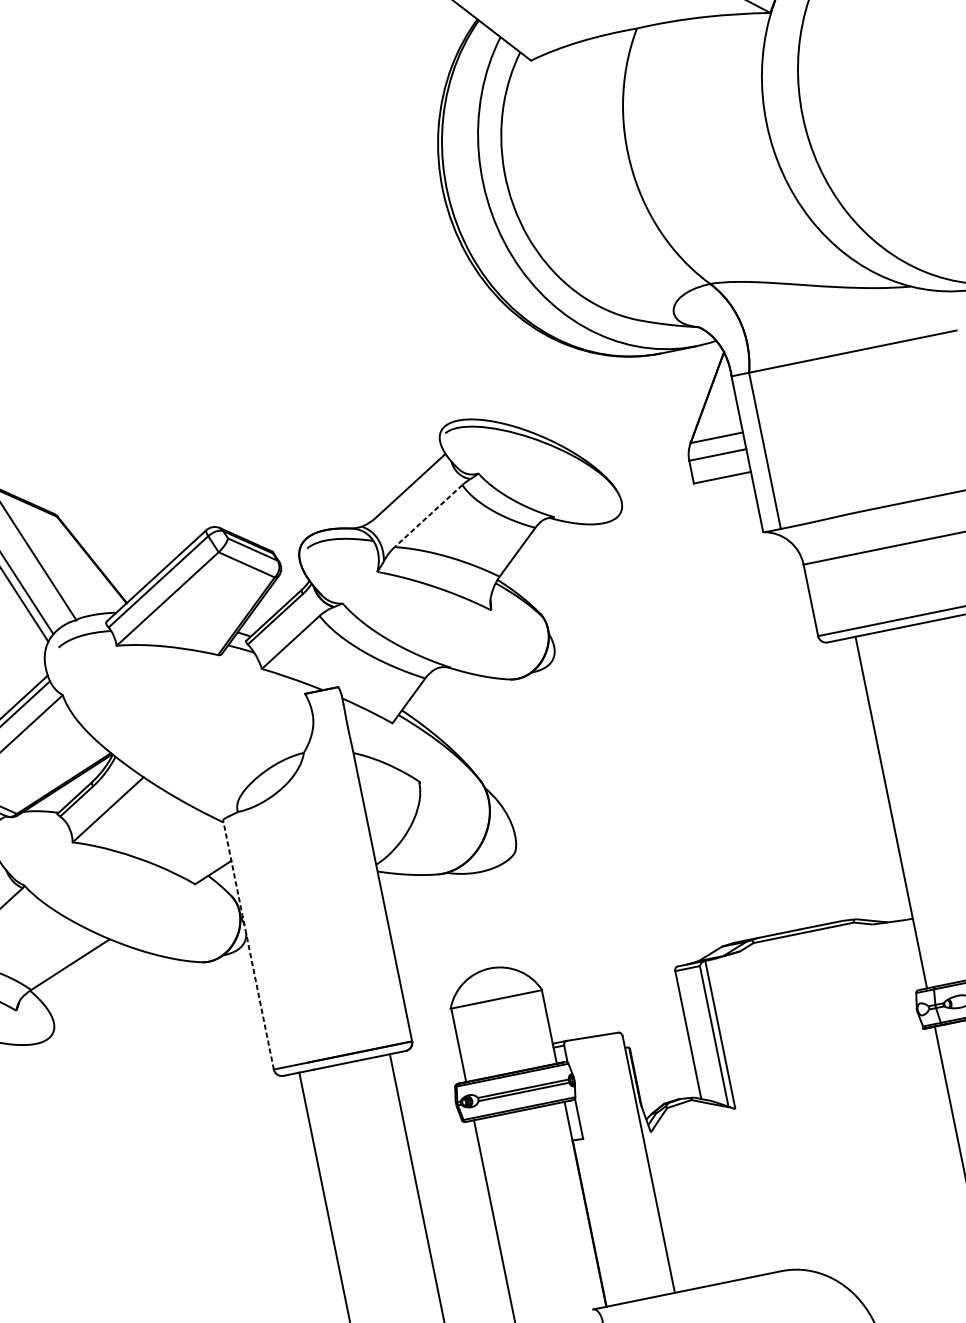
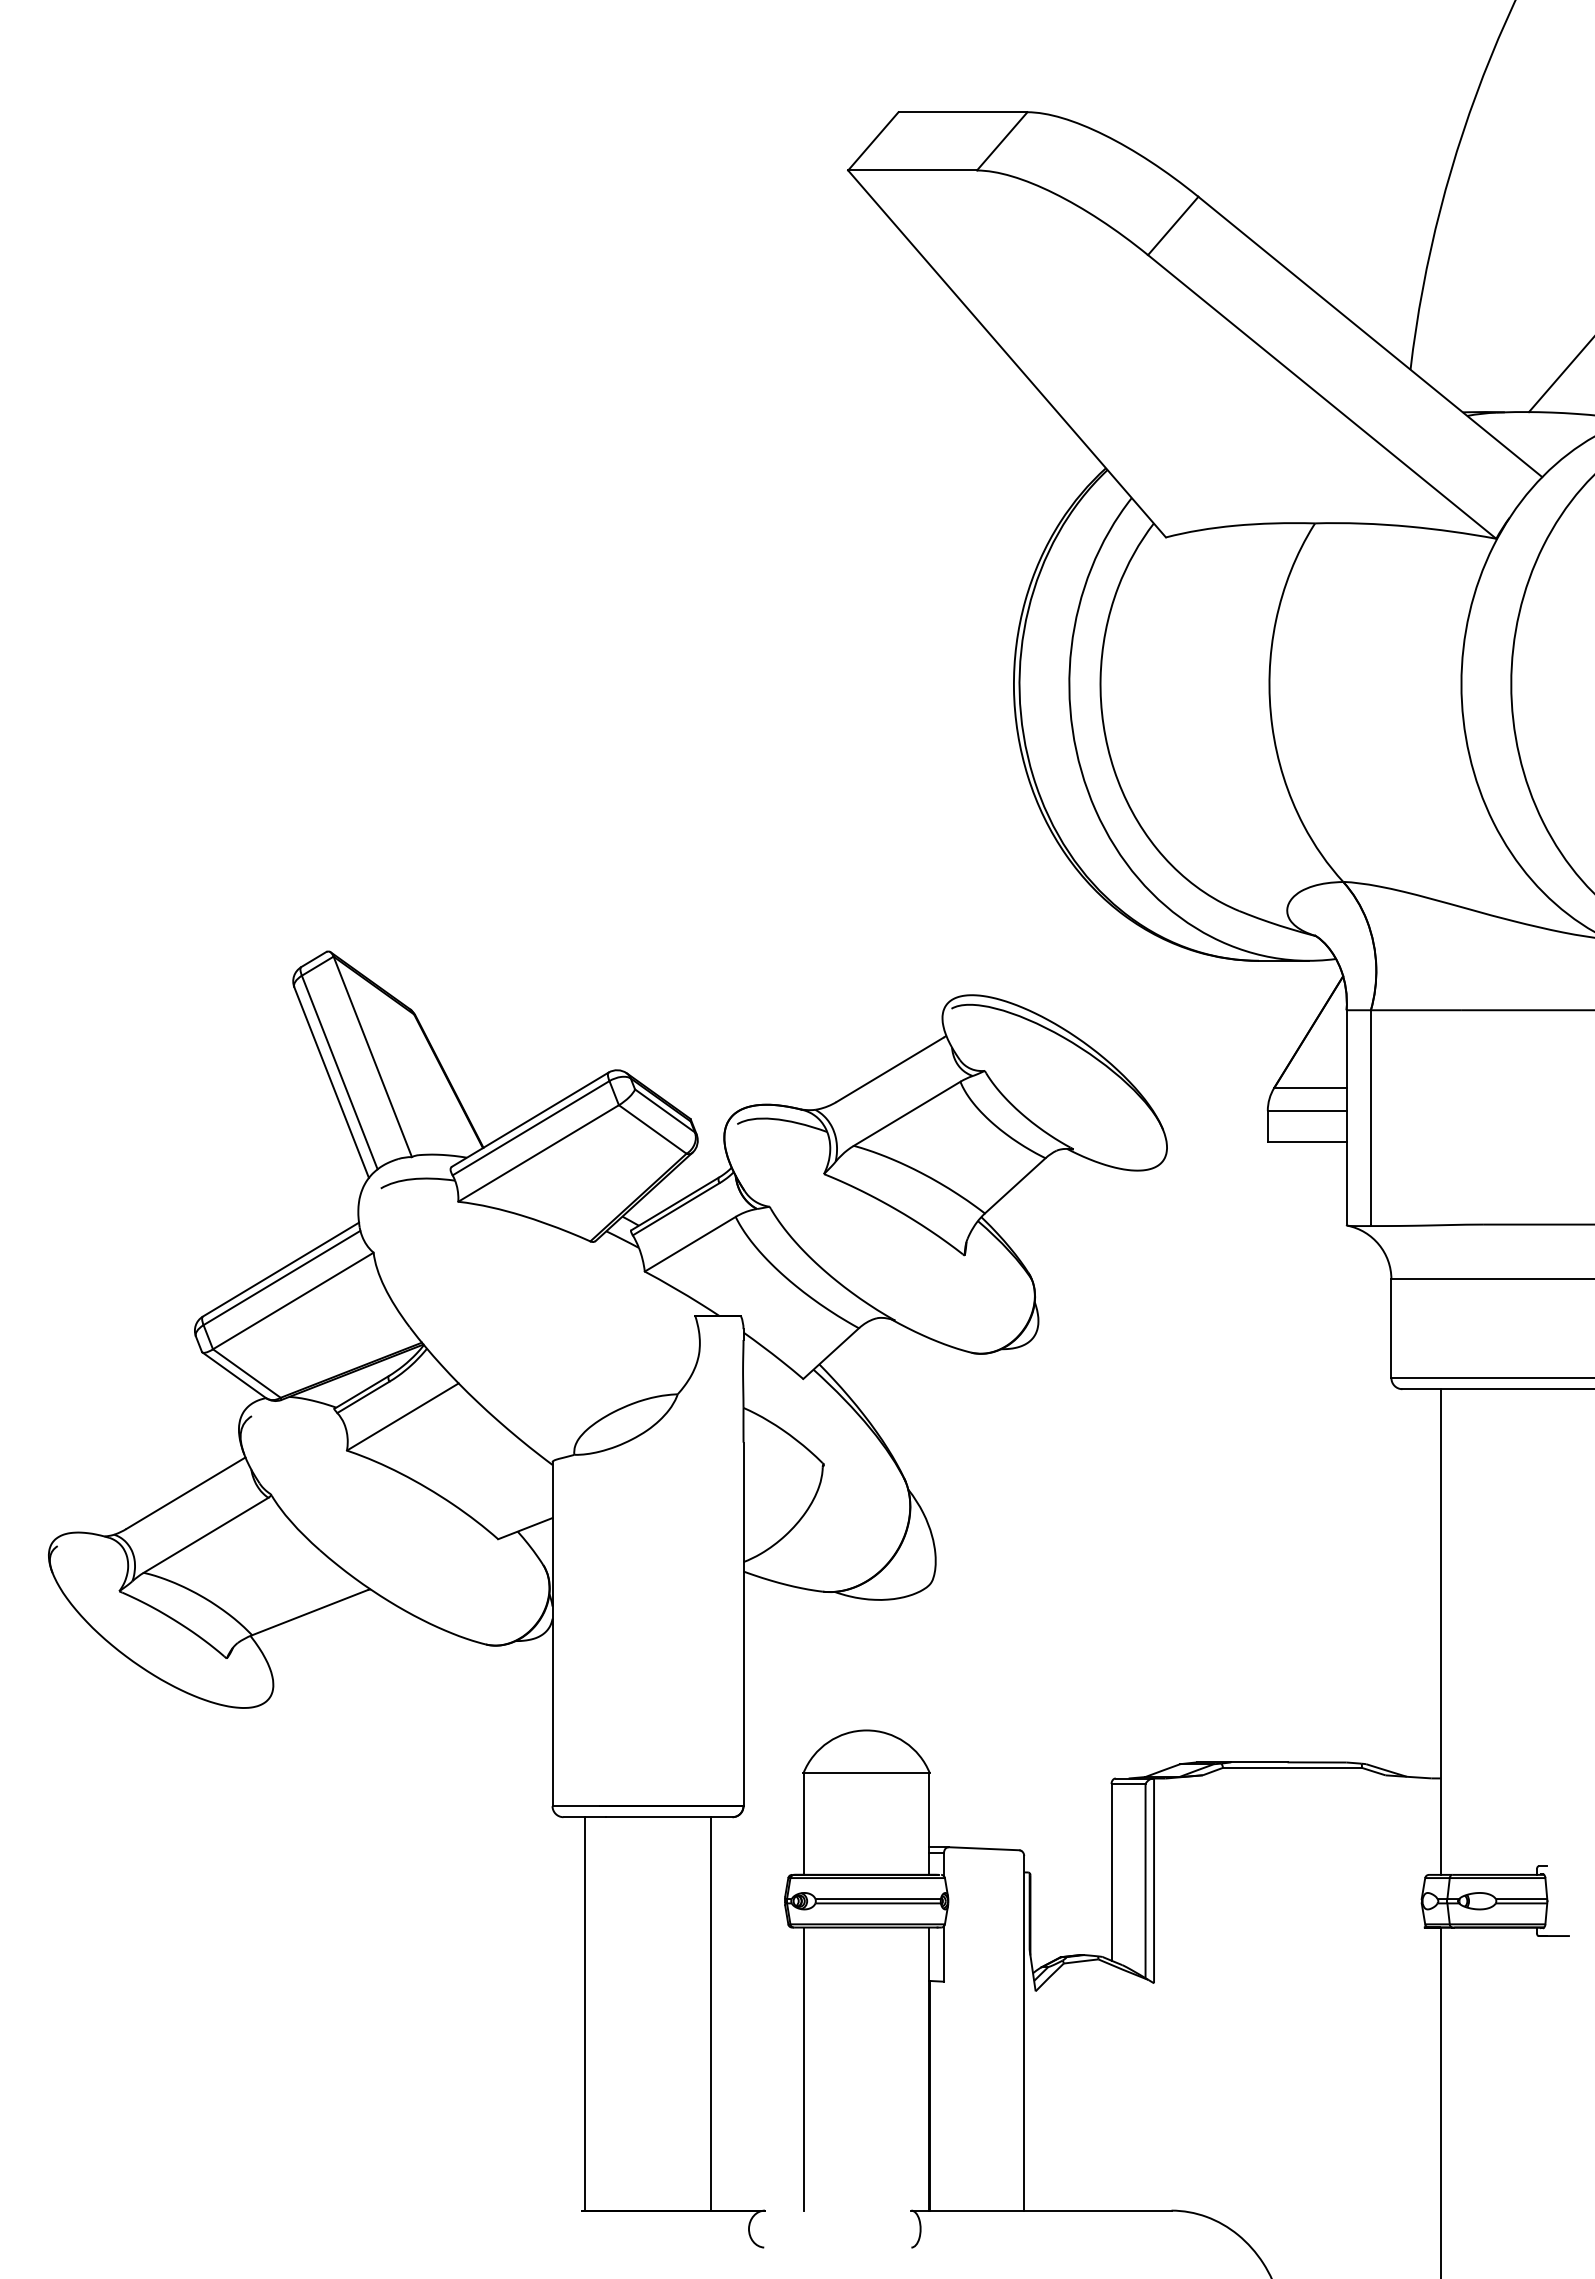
line: (428, 516) -> (906, 1114), dashed -> solid
line: (248, 945) -> (552, 1634), dashed -> solid

